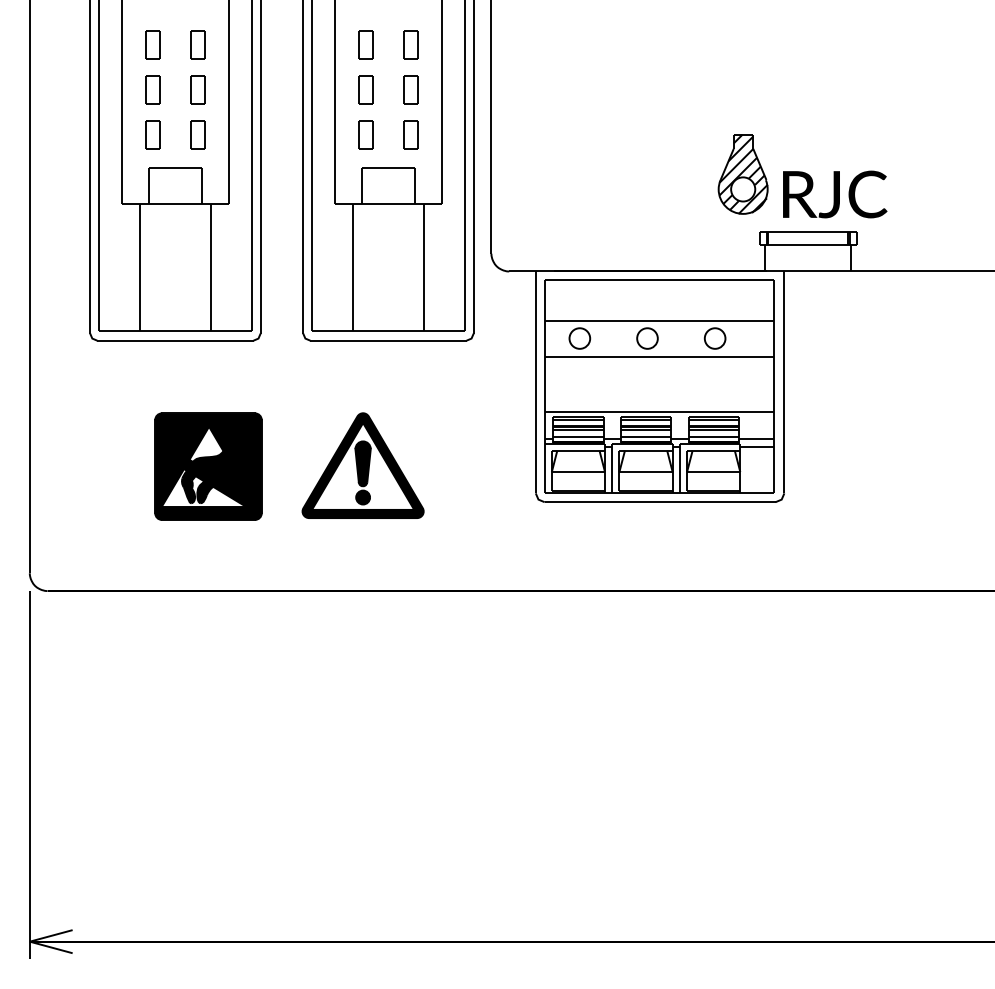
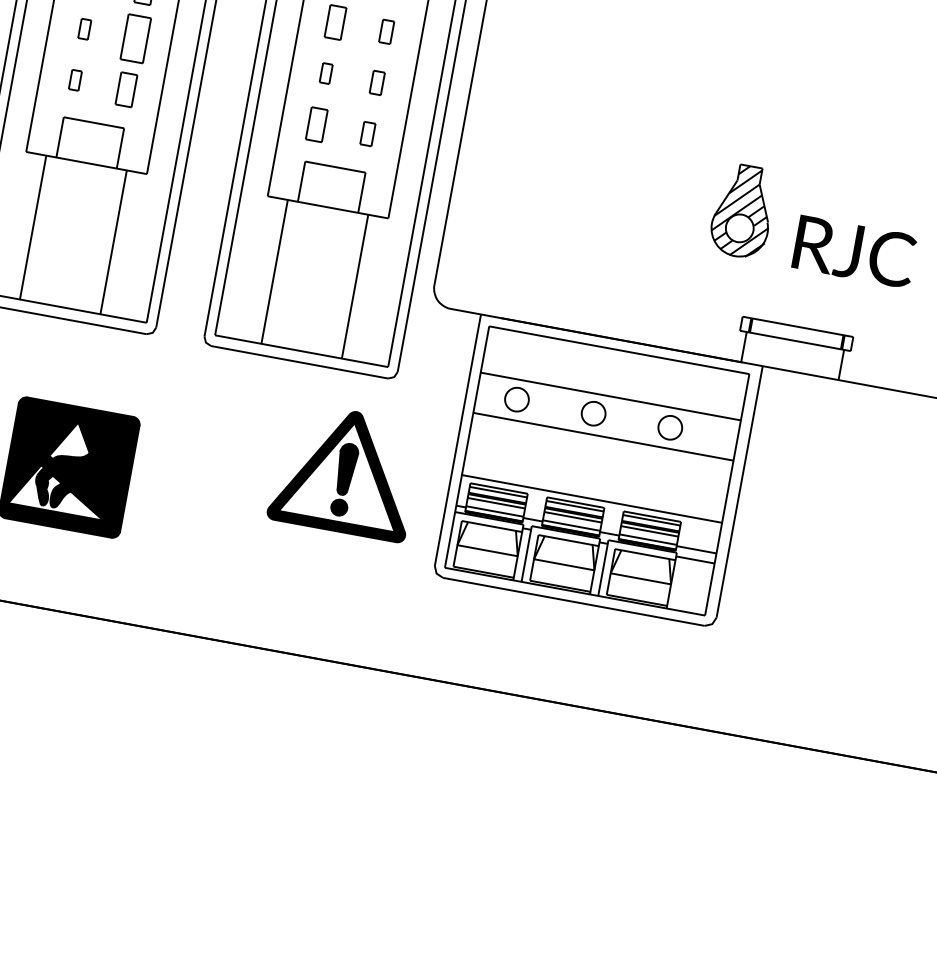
part: (410, 44) -> (386, 31), size x0.7
part: (152, 89) -> (84, 28), size x0.6
part: (197, 89) -> (135, 37), size x1.4
part: (365, 89) -> (325, 72), size x0.6
part: (410, 89) -> (376, 82), size x0.7
part: (152, 134) -> (75, 79), size x0.6
part: (410, 134) -> (367, 133), size x0.7
part: (742, 174) -> (742, 211), moved
text: (835, 194) -> (855, 251), moved
part: (362, 465) -> (345, 471), moved

